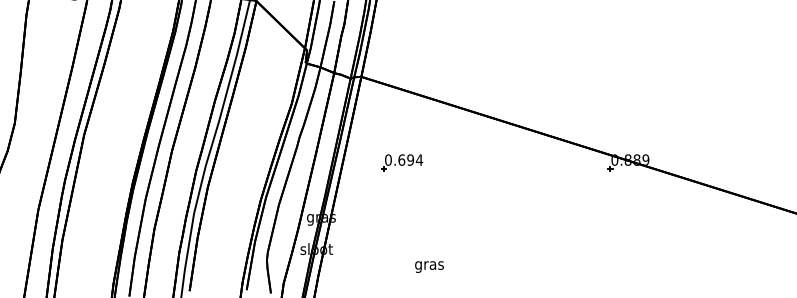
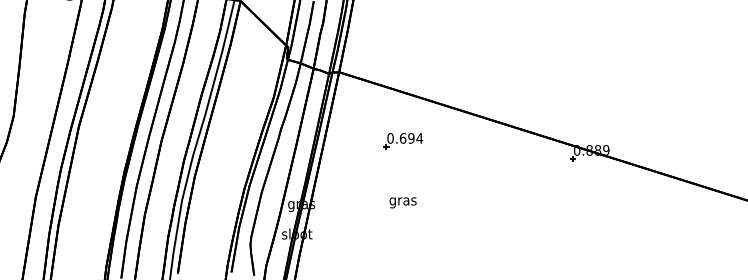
part: (402, 163) -> (403, 141), moved
text: (428, 266) -> (402, 202), moved

